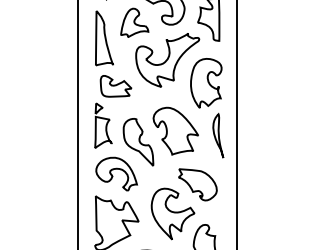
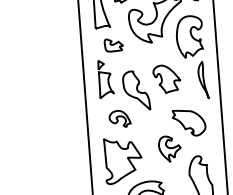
part: (115, 86) -> (113, 45), size x0.7
part: (175, 130) -> (166, 78), size x0.7
part: (116, 173) -> (119, 118), size x0.6
part: (172, 213) -> (169, 148), size x0.6

